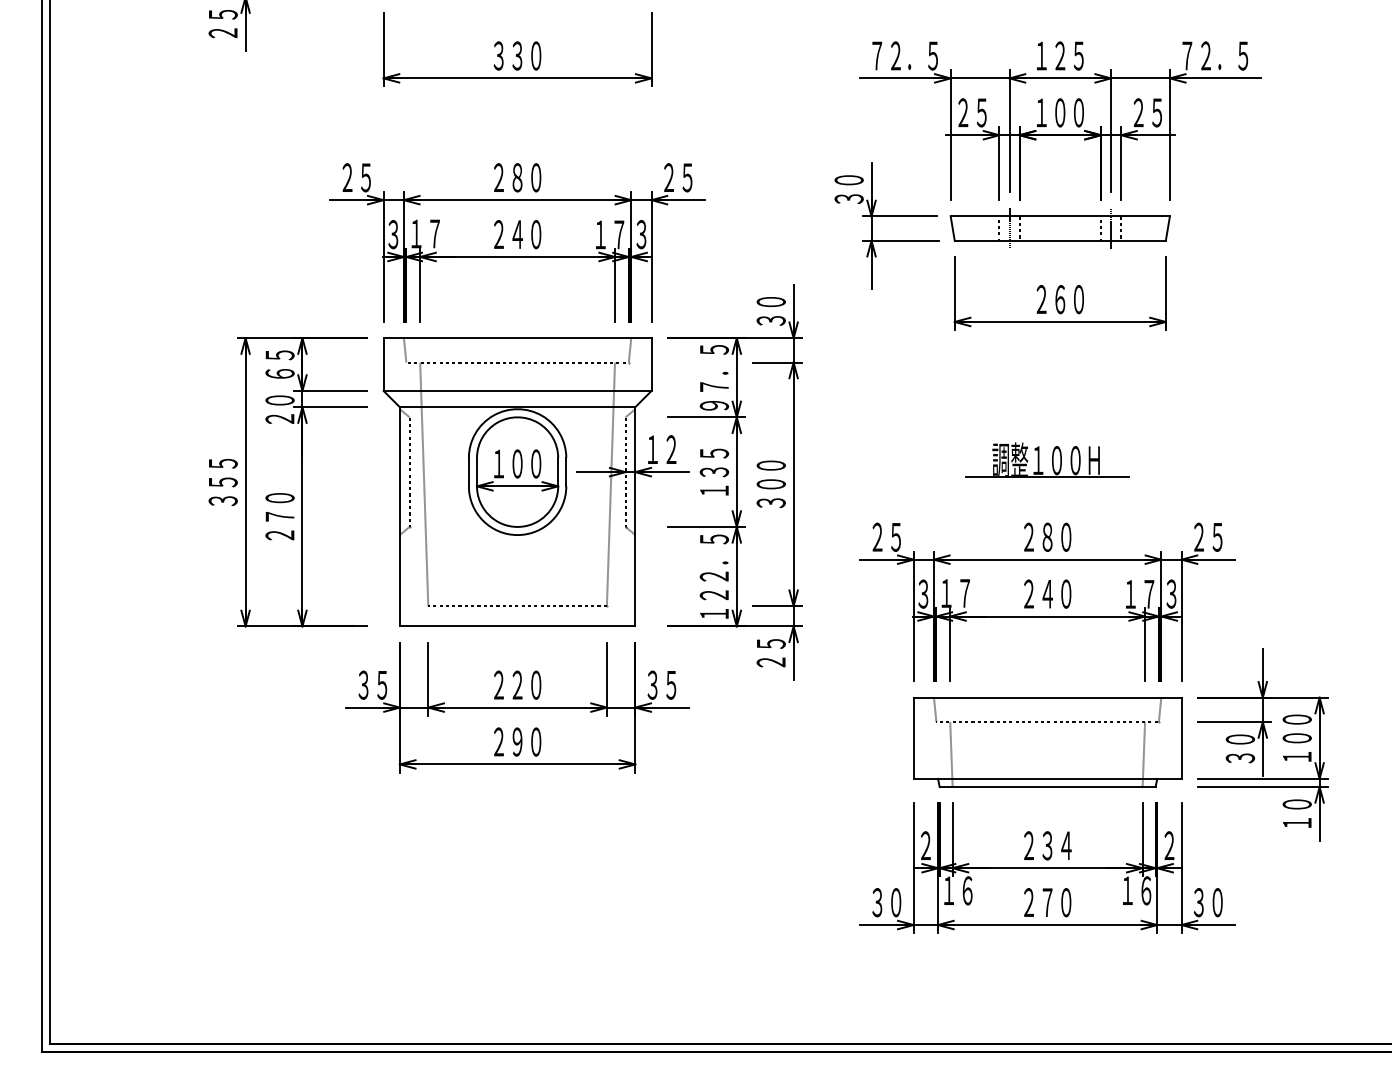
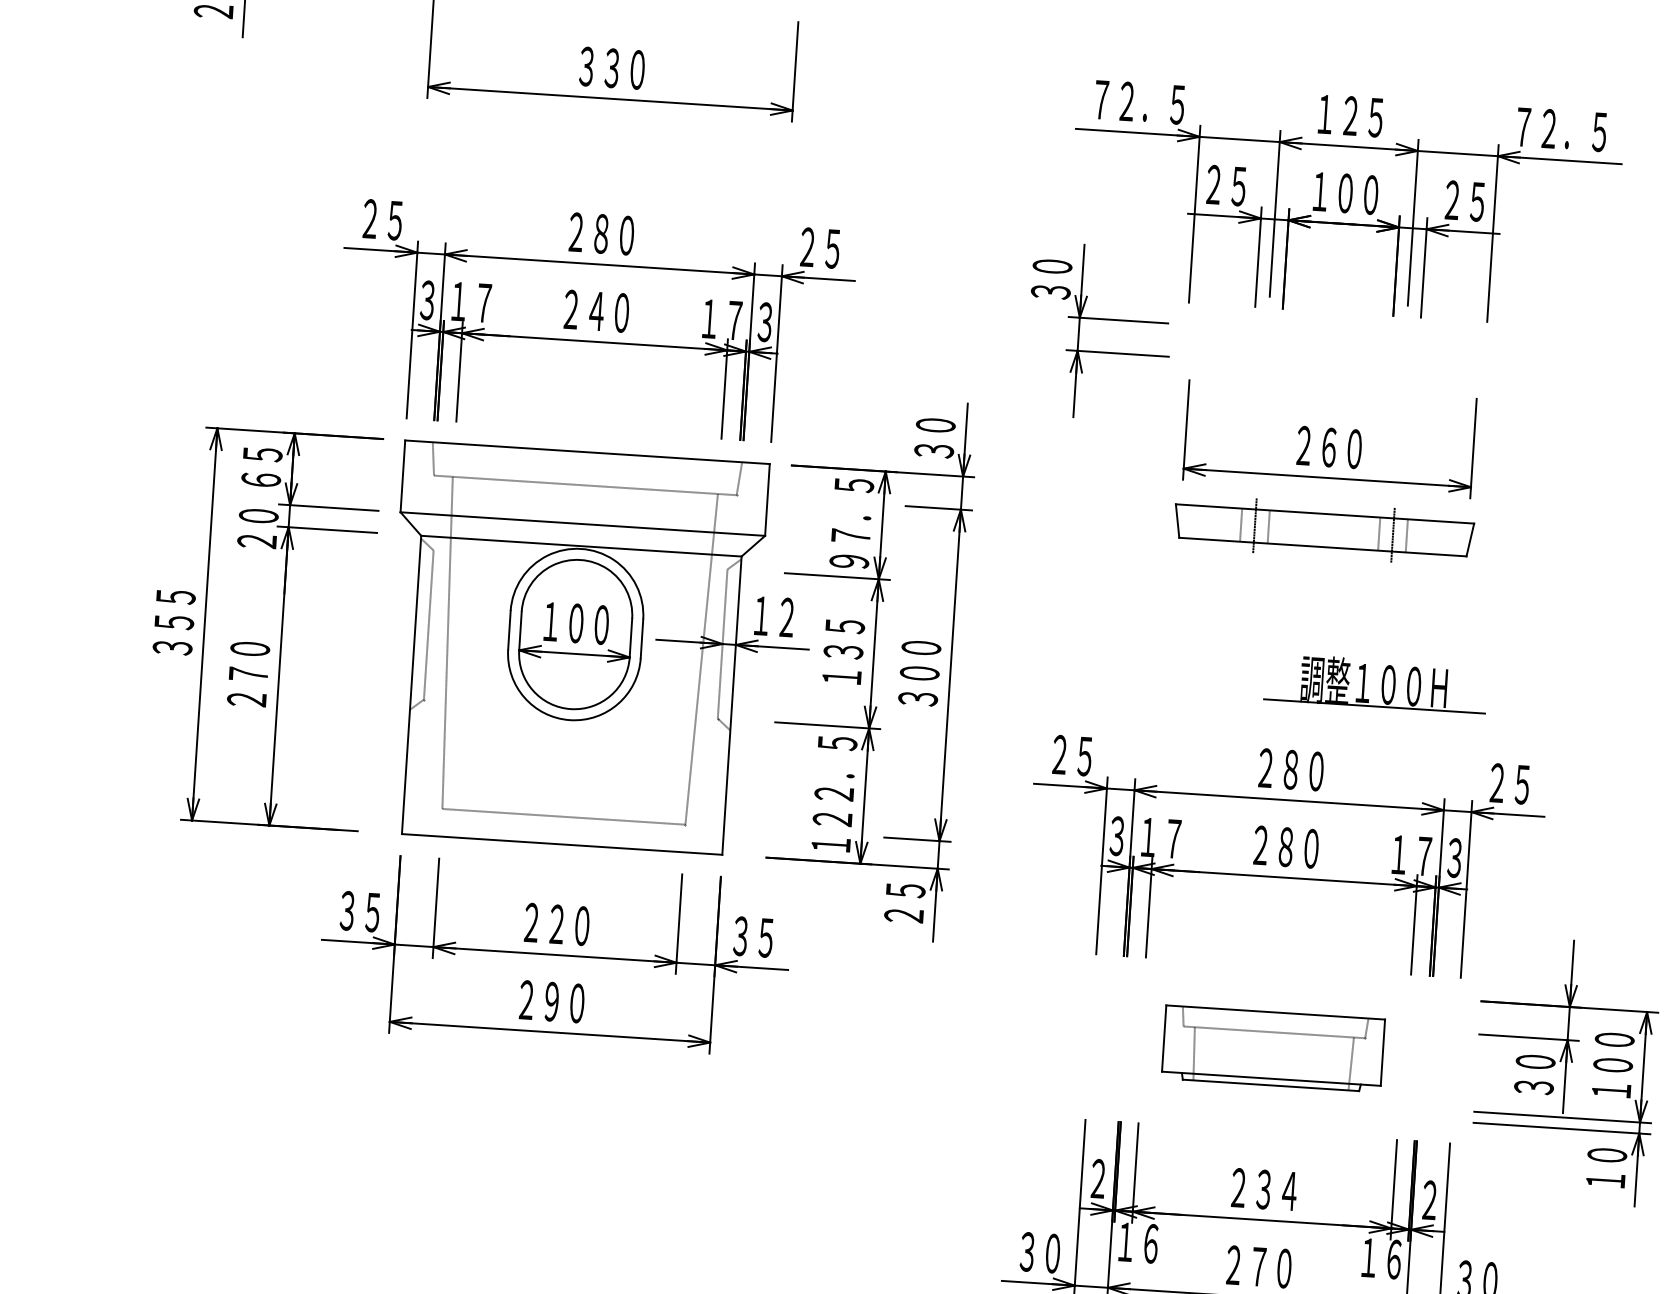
part: (1059, 228) -> (1322, 530), moved
part: (1047, 459) -> (1375, 682), moved
text: (1047, 593) -> (1286, 846), ２４０ -> ２８０
part: (1047, 742) -> (1272, 1049), size x0.6

